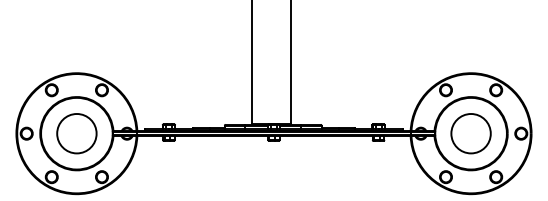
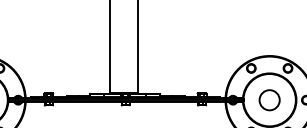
circle: (470, 133) -> (269, 100), size x0.7

